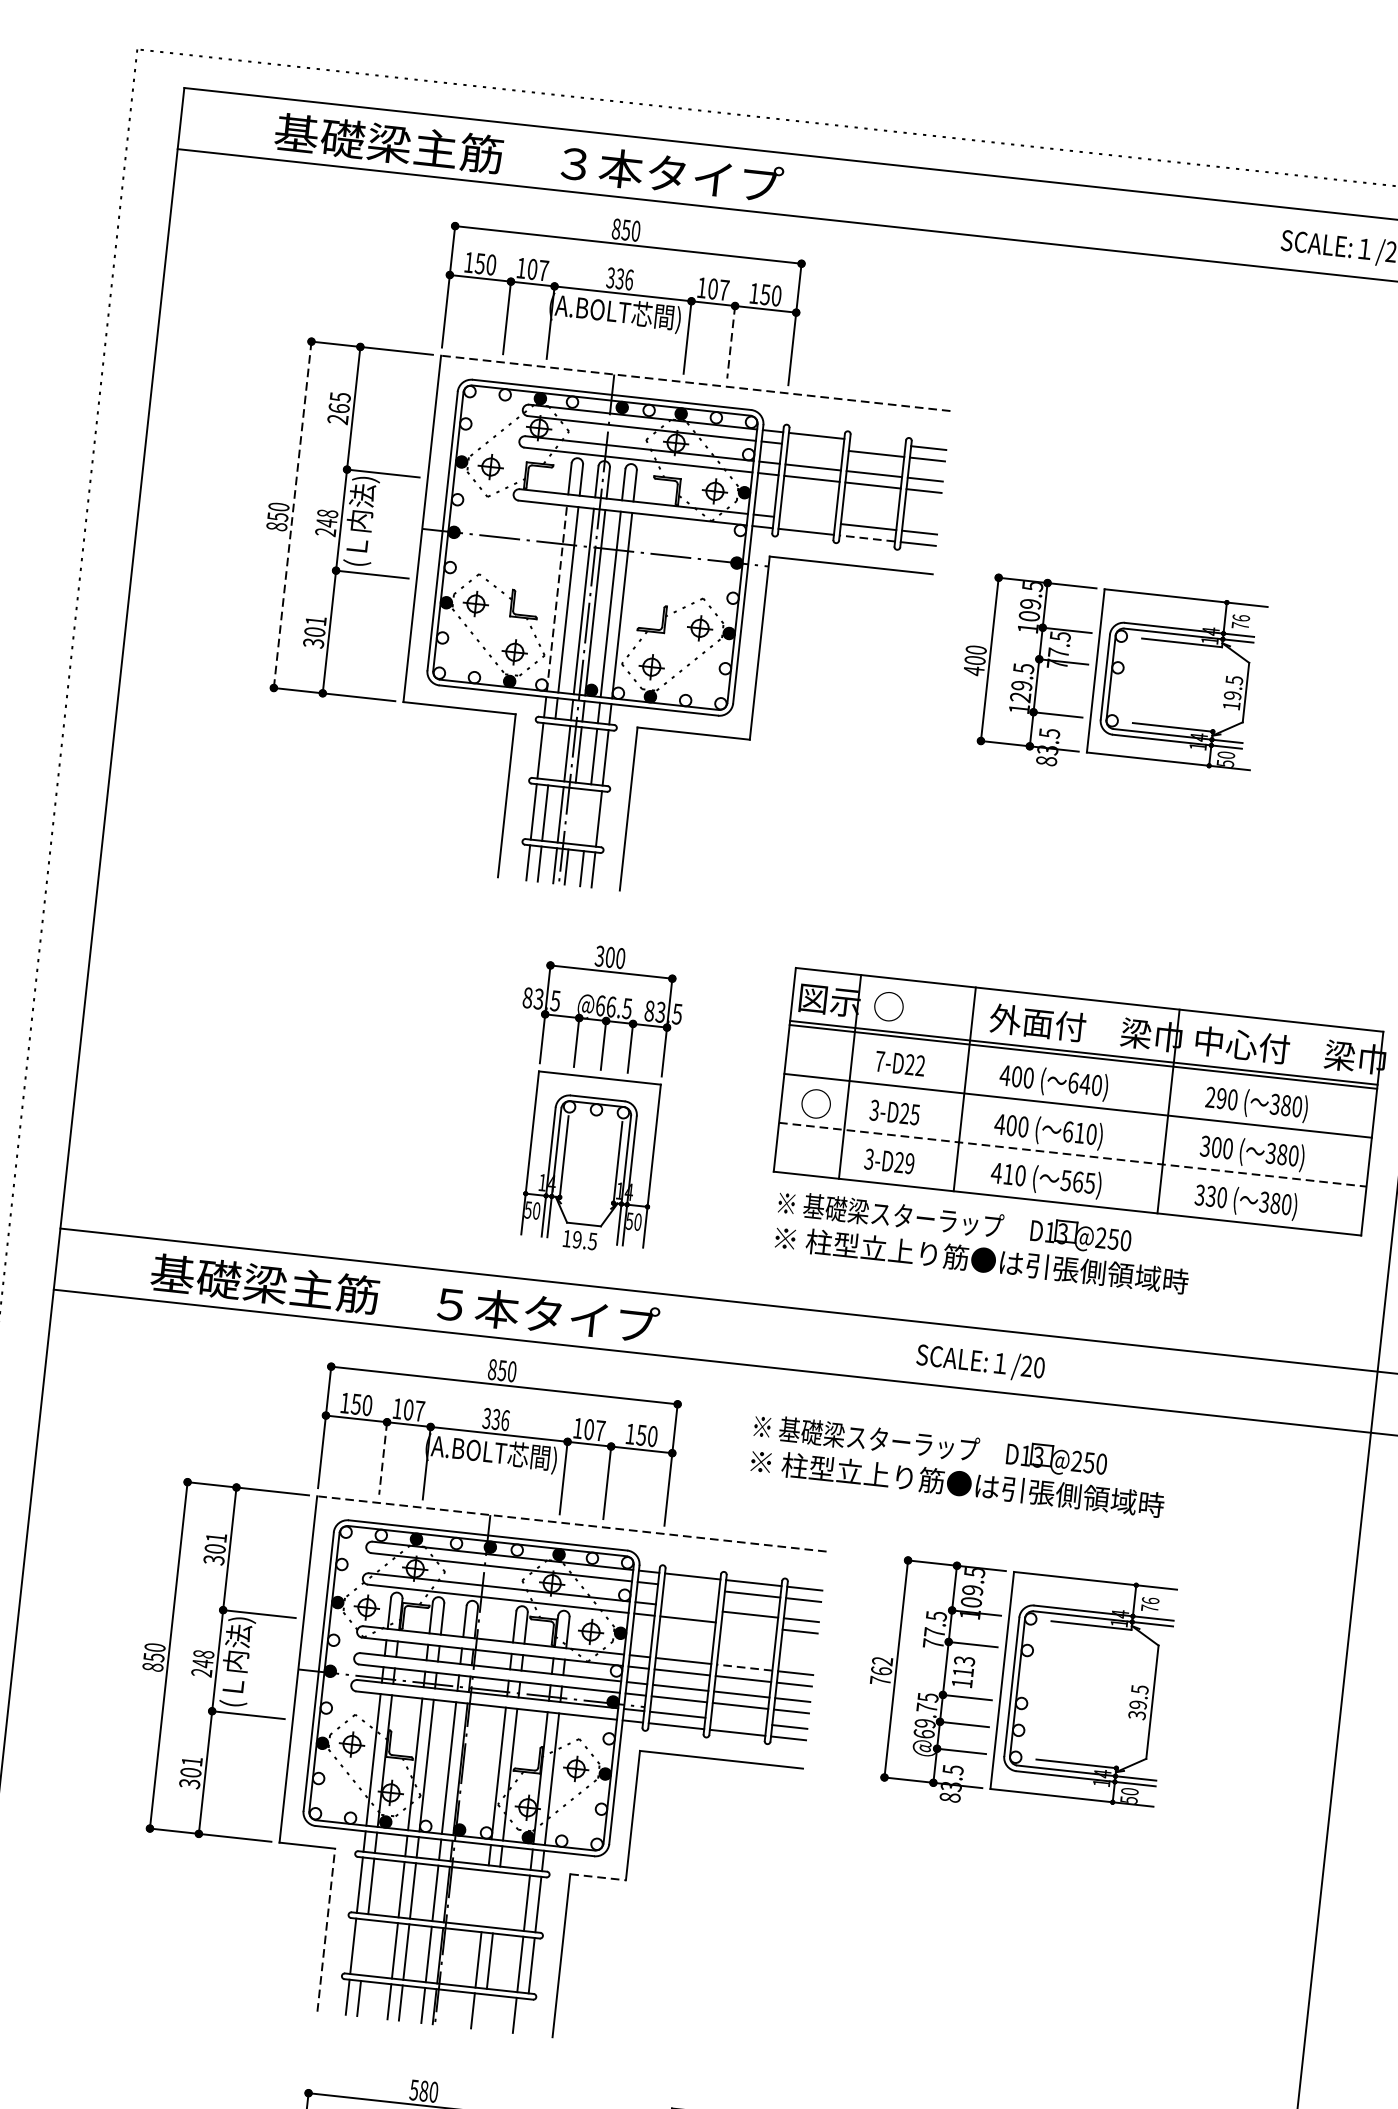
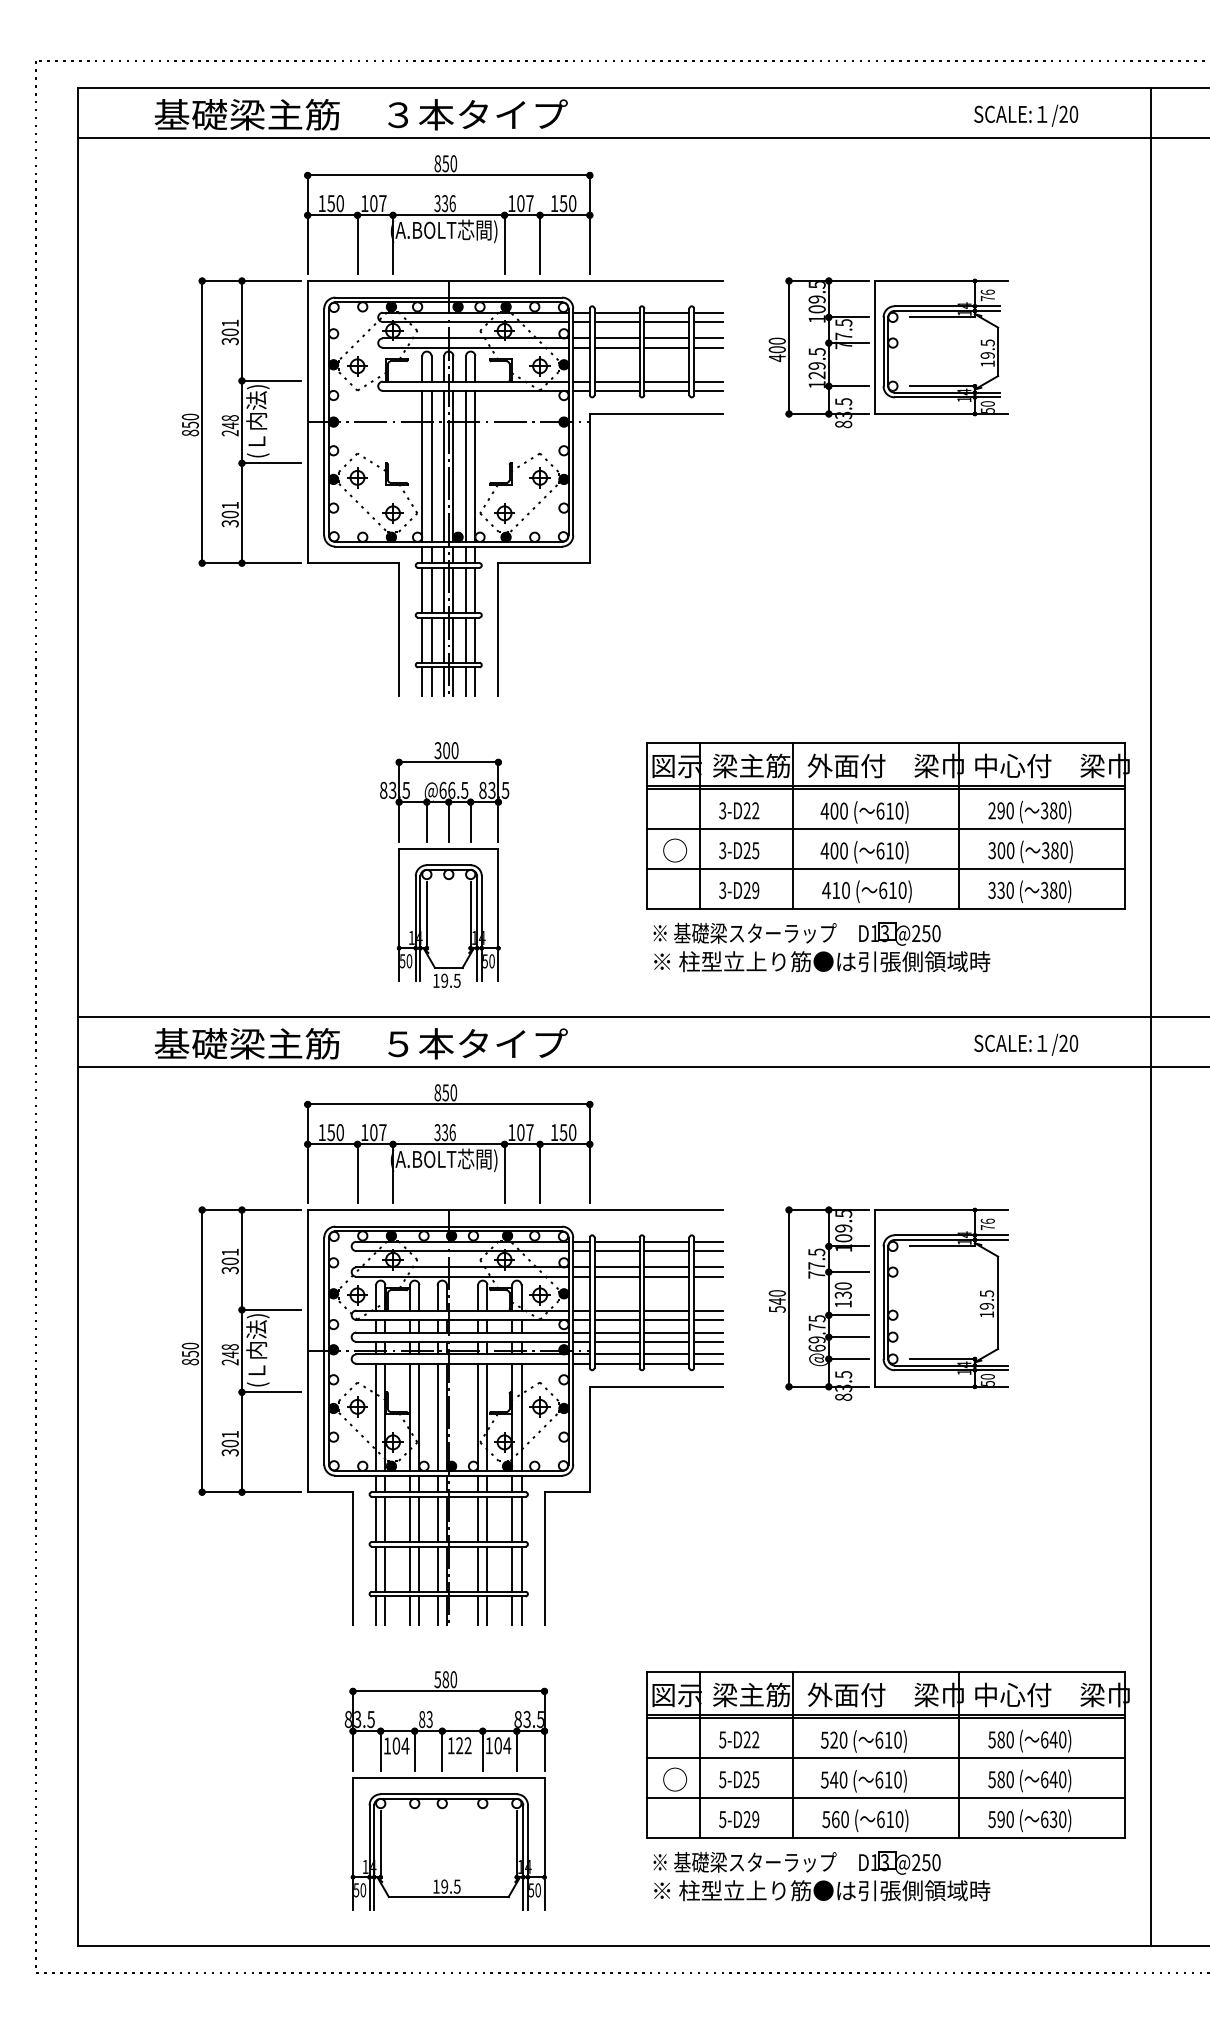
line: (731, 341) -> (540, 244), dashed -> solid
line: (694, 383) -> (514, 281), dashed -> solid
text: (338, 408) -> (229, 332), 265 -> 301
line: (877, 442) -> (666, 312), added
line: (814, 447) -> (616, 322), added
line: (293, 515) -> (202, 422), dashed -> solid
line: (806, 520) -> (616, 381), added
line: (866, 537) -> (666, 390), dashed -> solid
line: (557, 598) -> (422, 466), dashed -> solid
part: (1111, 678) -> (888, 352), moved
line: (551, 750) -> (431, 589), added
line: (572, 815) -> (453, 639), added
line: (588, 816) -> (466, 639), added
text: (921, 1009) -> (751, 765), ○ -> 梁主筋
text: (879, 1061) -> (722, 810), 7-D22 -> 3-D22
text: (1084, 1083) -> (889, 810), 640) -> 610)
part: (592, 1096) -> (444, 864), moved
line: (1073, 1155) -> (886, 869), dashed -> solid
text: (1077, 1181) -> (892, 890), 565) -> 610)
text: (981, 1362) -> (1026, 1044), moved
line: (383, 1458) -> (357, 1173), dashed -> solid
part: (958, 1465) -> (821, 1129), removed
line: (570, 1524) -> (514, 1210), dashed -> solid
line: (690, 1588) -> (616, 1251), added
line: (688, 1607) -> (616, 1267), added
line: (748, 1625) -> (666, 1276), added
text: (962, 1666) -> (842, 1290), 113 -> 130
line: (744, 1667) -> (666, 1310), dashed -> solid
text: (880, 1671) -> (776, 1301), 762 -> 540
text: (1136, 1715) -> (986, 1314), 39.5 -> 19.5
line: (738, 1721) -> (666, 1354), added
line: (598, 1877) -> (567, 1492), dashed -> solid
line: (485, 1897) -> (478, 1518), added
line: (496, 1898) -> (487, 1518), added
line: (326, 1930) -> (353, 1558), dashed -> solid
line: (364, 1946) -> (385, 1568), added
line: (484, 2011) -> (487, 1610), added
line: (526, 2016) -> (521, 1610), added

